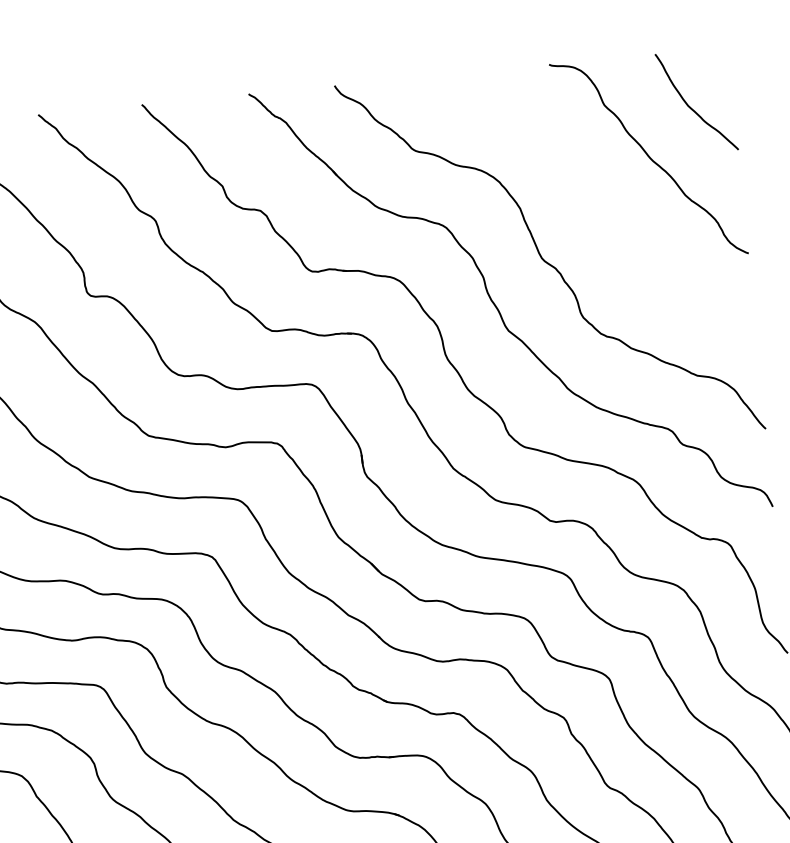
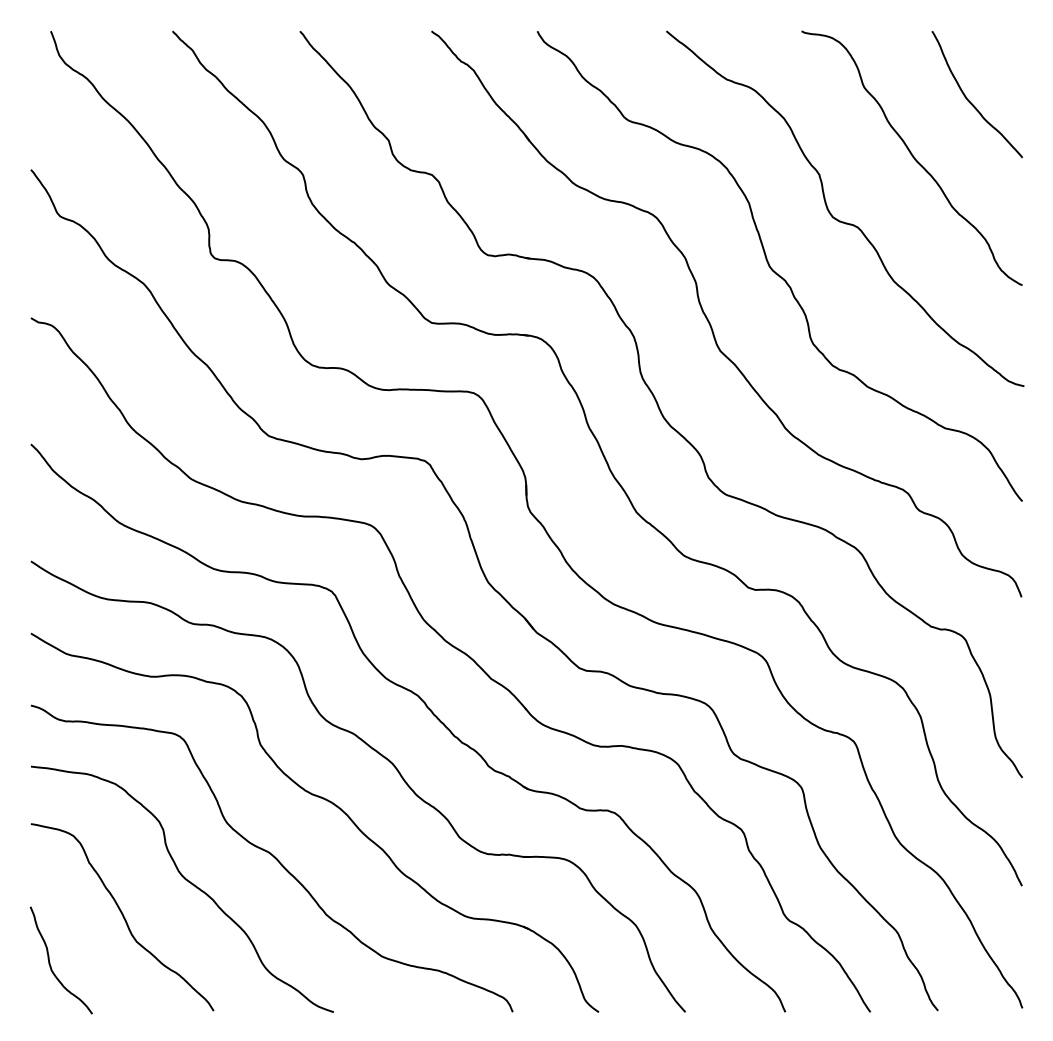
curve: (595, 215) -> (840, 220), added

